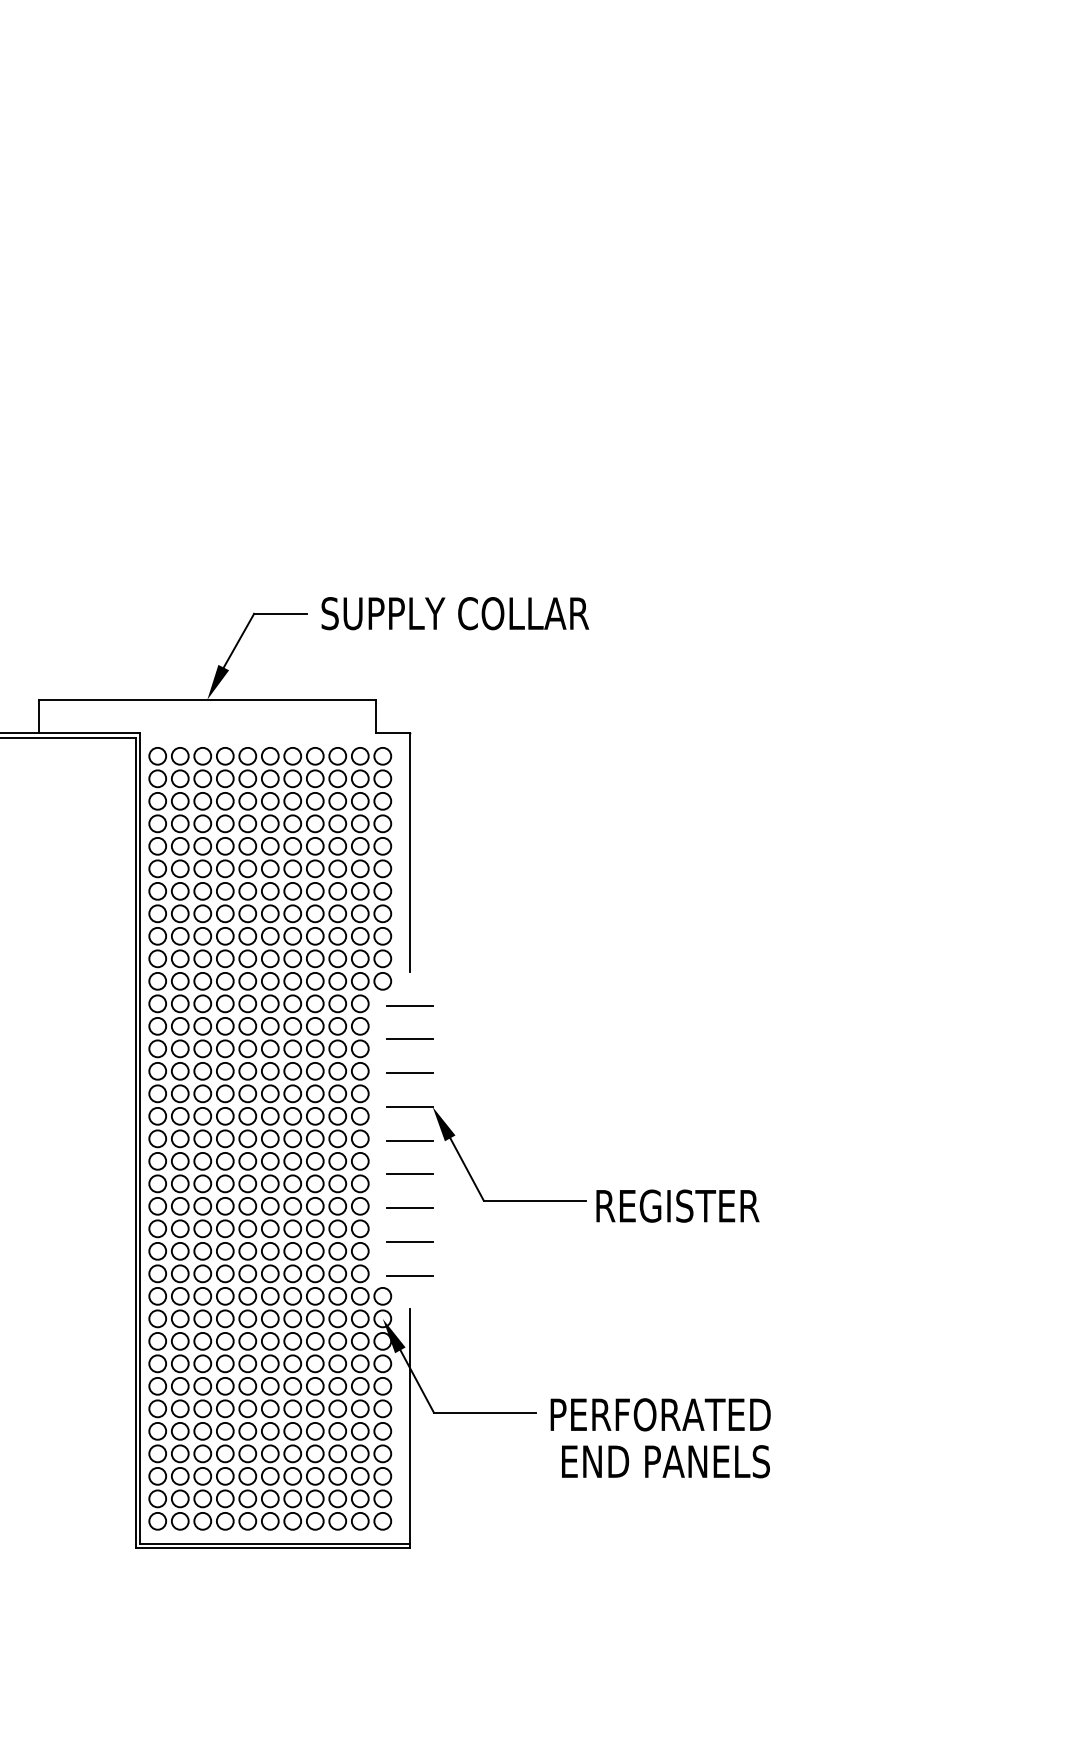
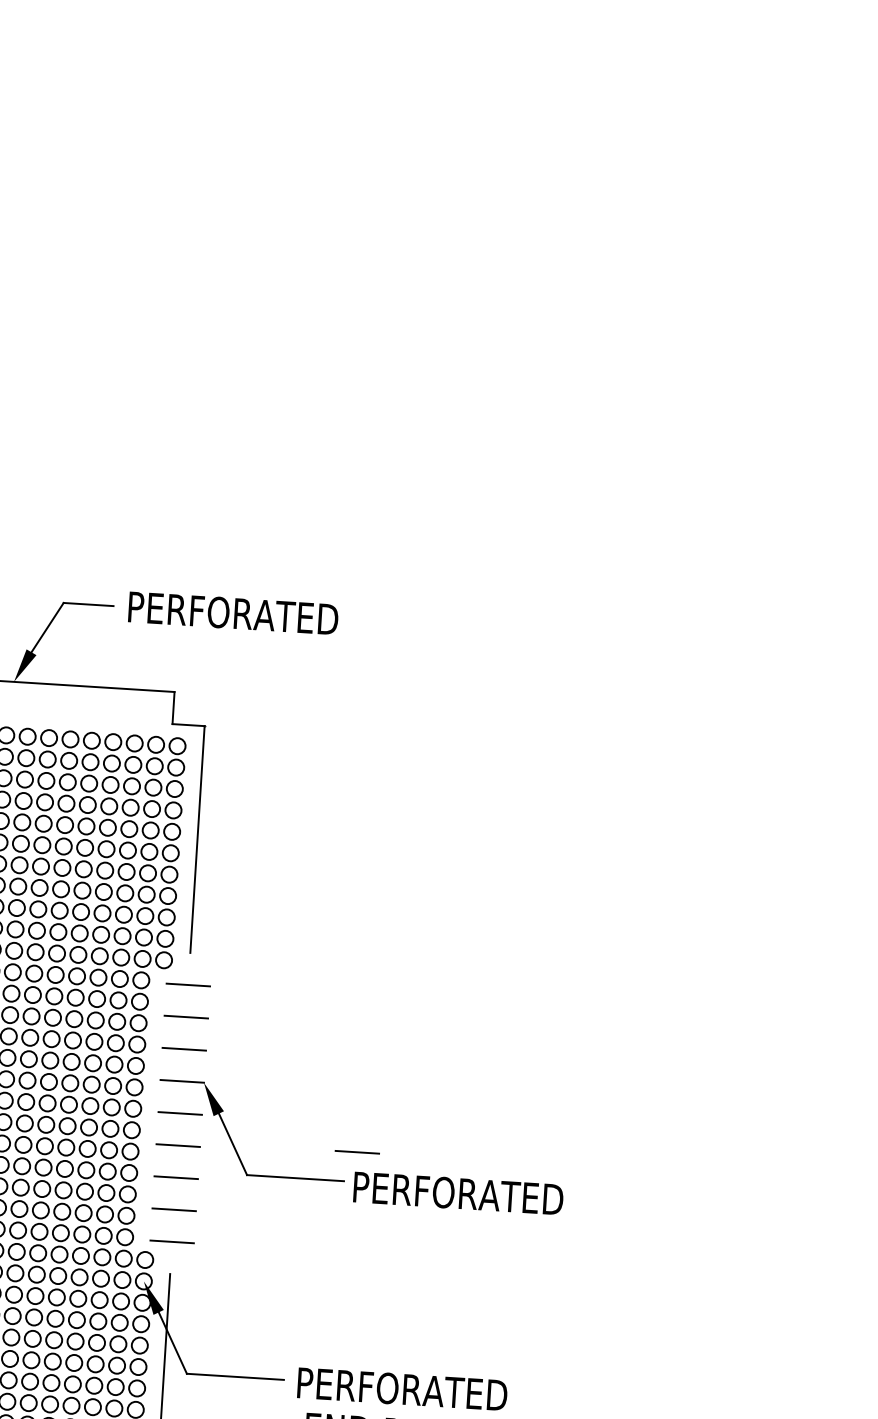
text: (455, 613) -> (255, 614), SUPPLY COLLAR -> PERFORATED
line: (597, 1169) -> (357, 1152), added
text: (707, 1205) -> (459, 1193), REGISTER -> PERFORATED

